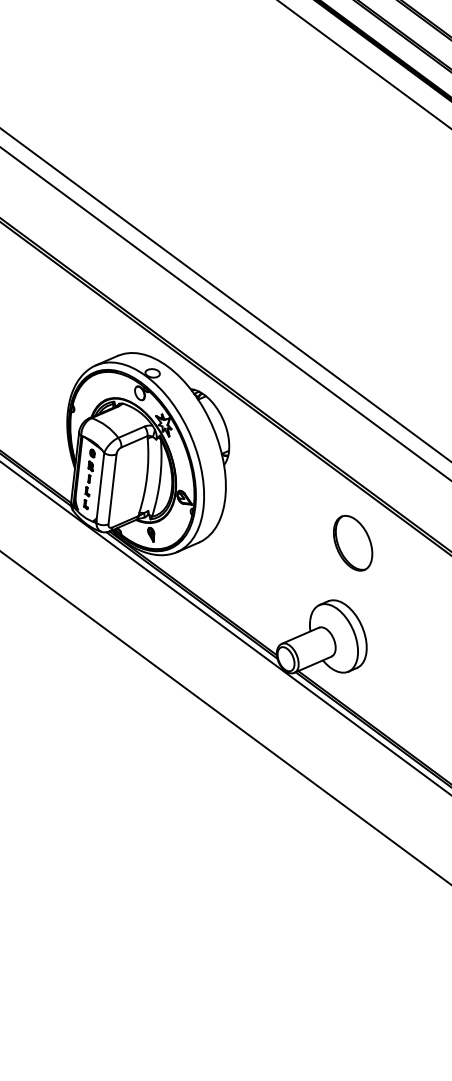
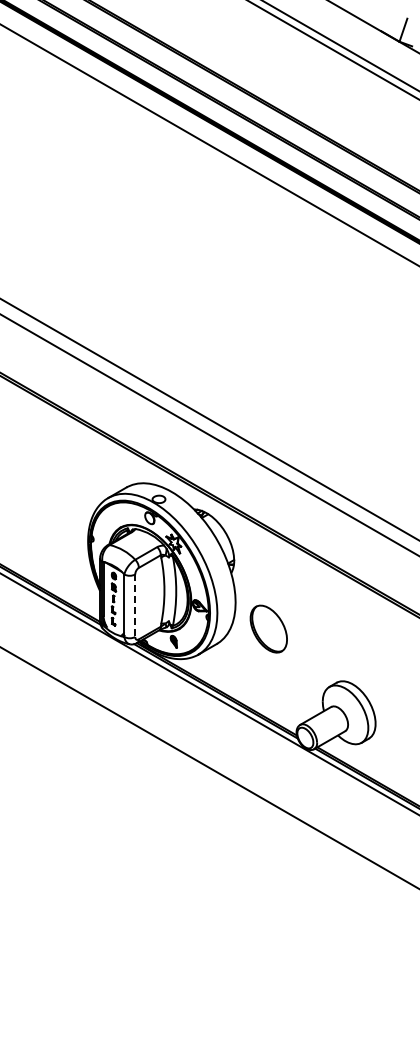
line: (112, 490) -> (135, 606), solid -> dashed
part: (352, 542) -> (268, 628), moved

